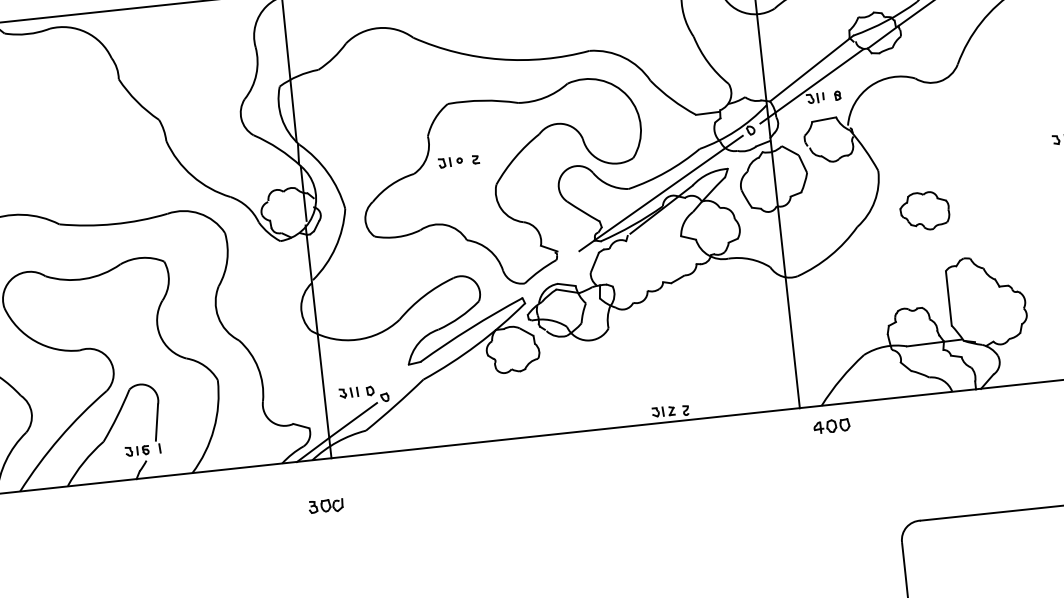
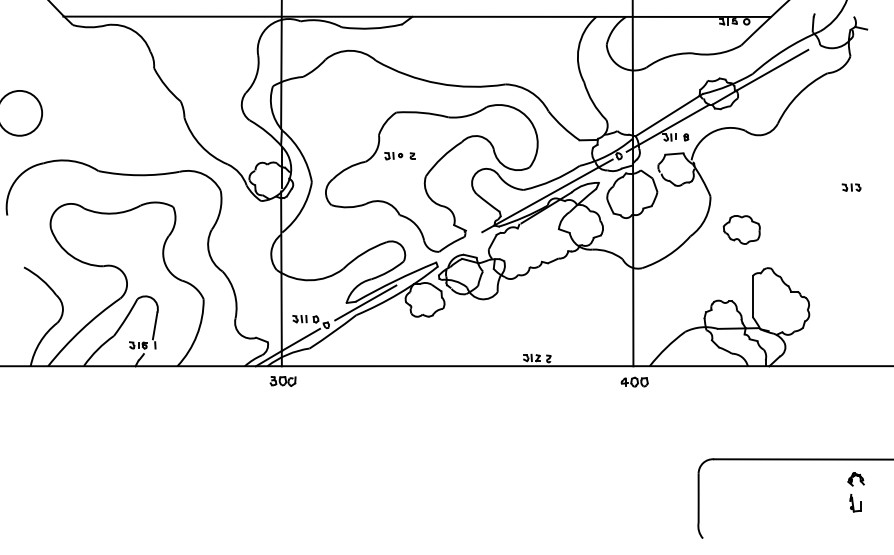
line: (433, 361) -> (365, 302), added
part: (831, 425) -> (634, 381), moved
part: (325, 506) -> (282, 381), moved

